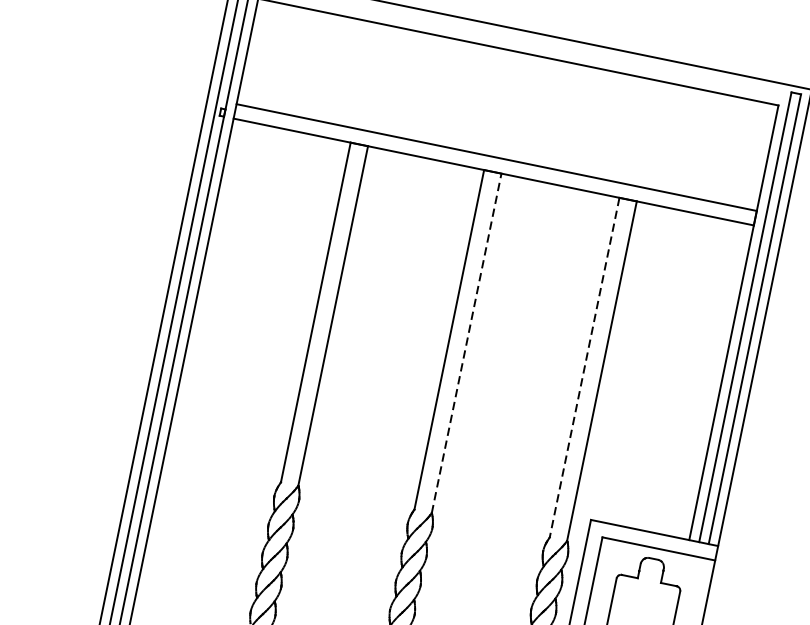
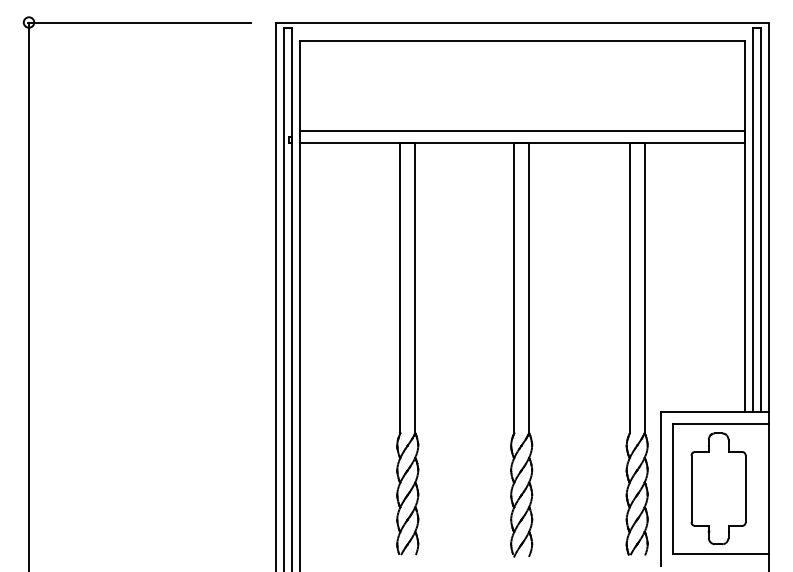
line: (467, 343) -> (529, 288), dashed -> solid
line: (584, 367) -> (629, 288), dashed -> solid

